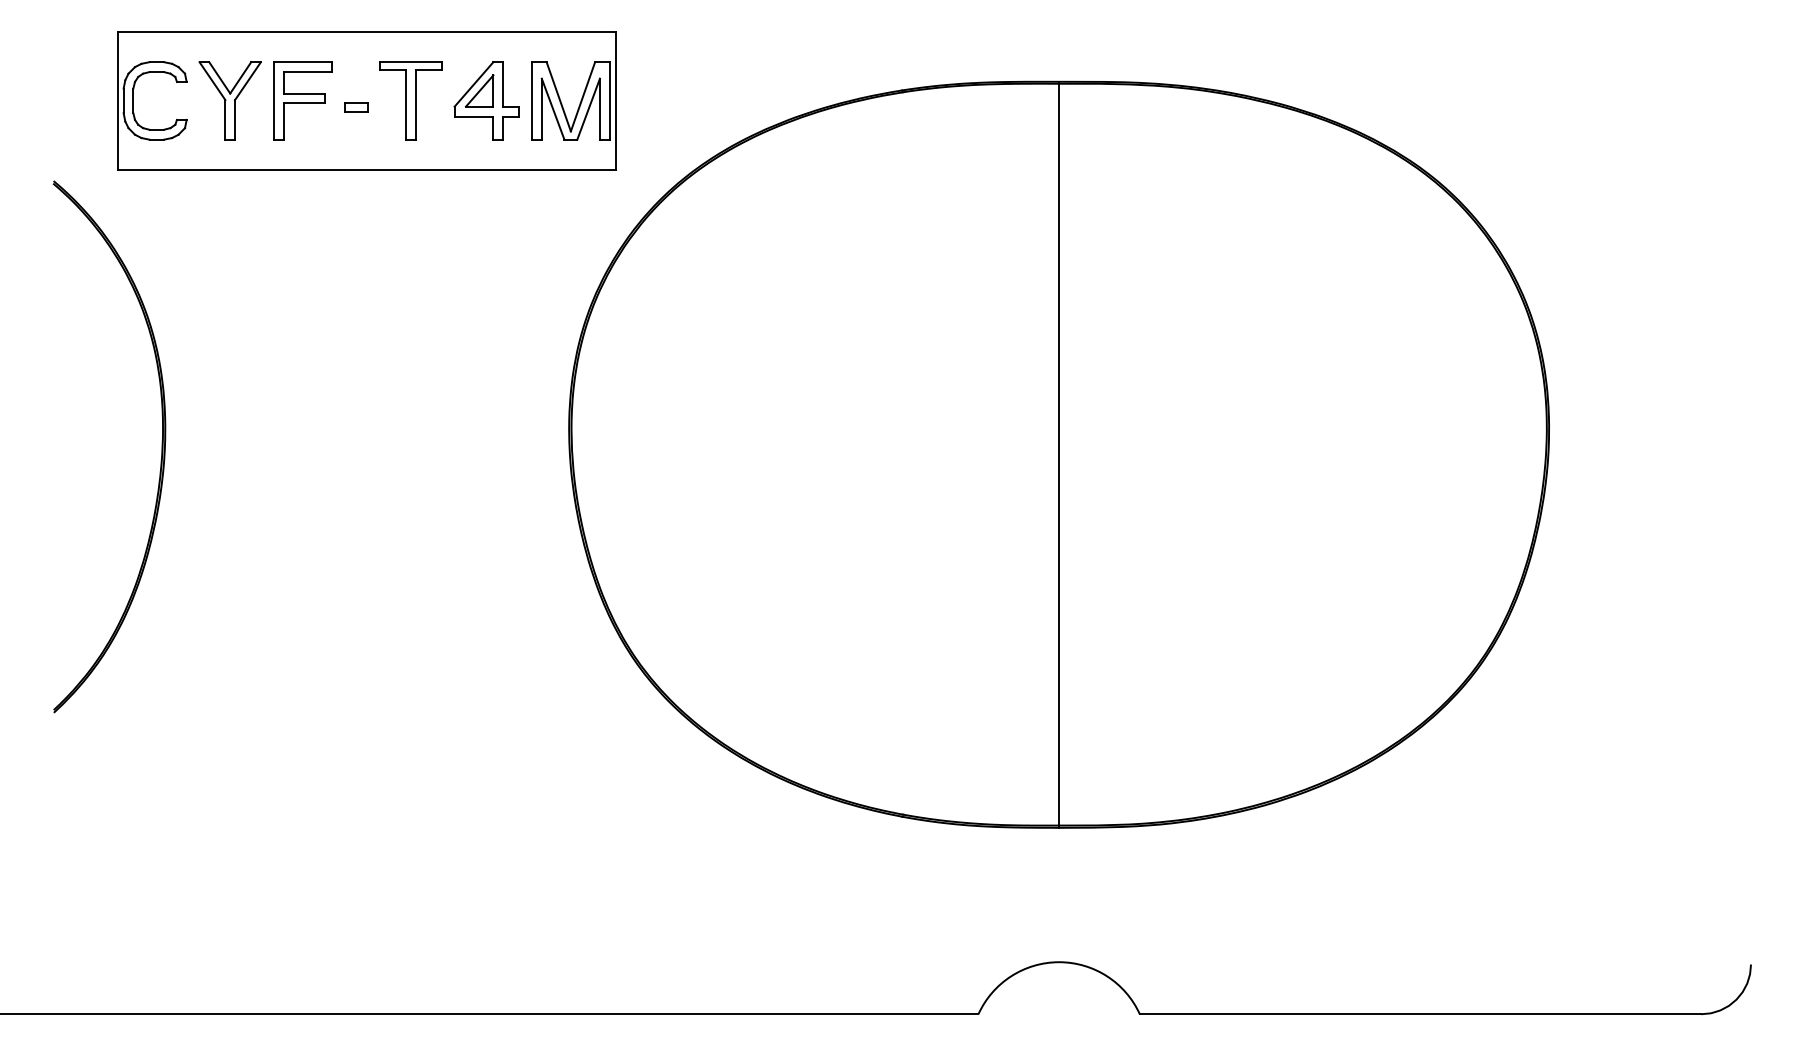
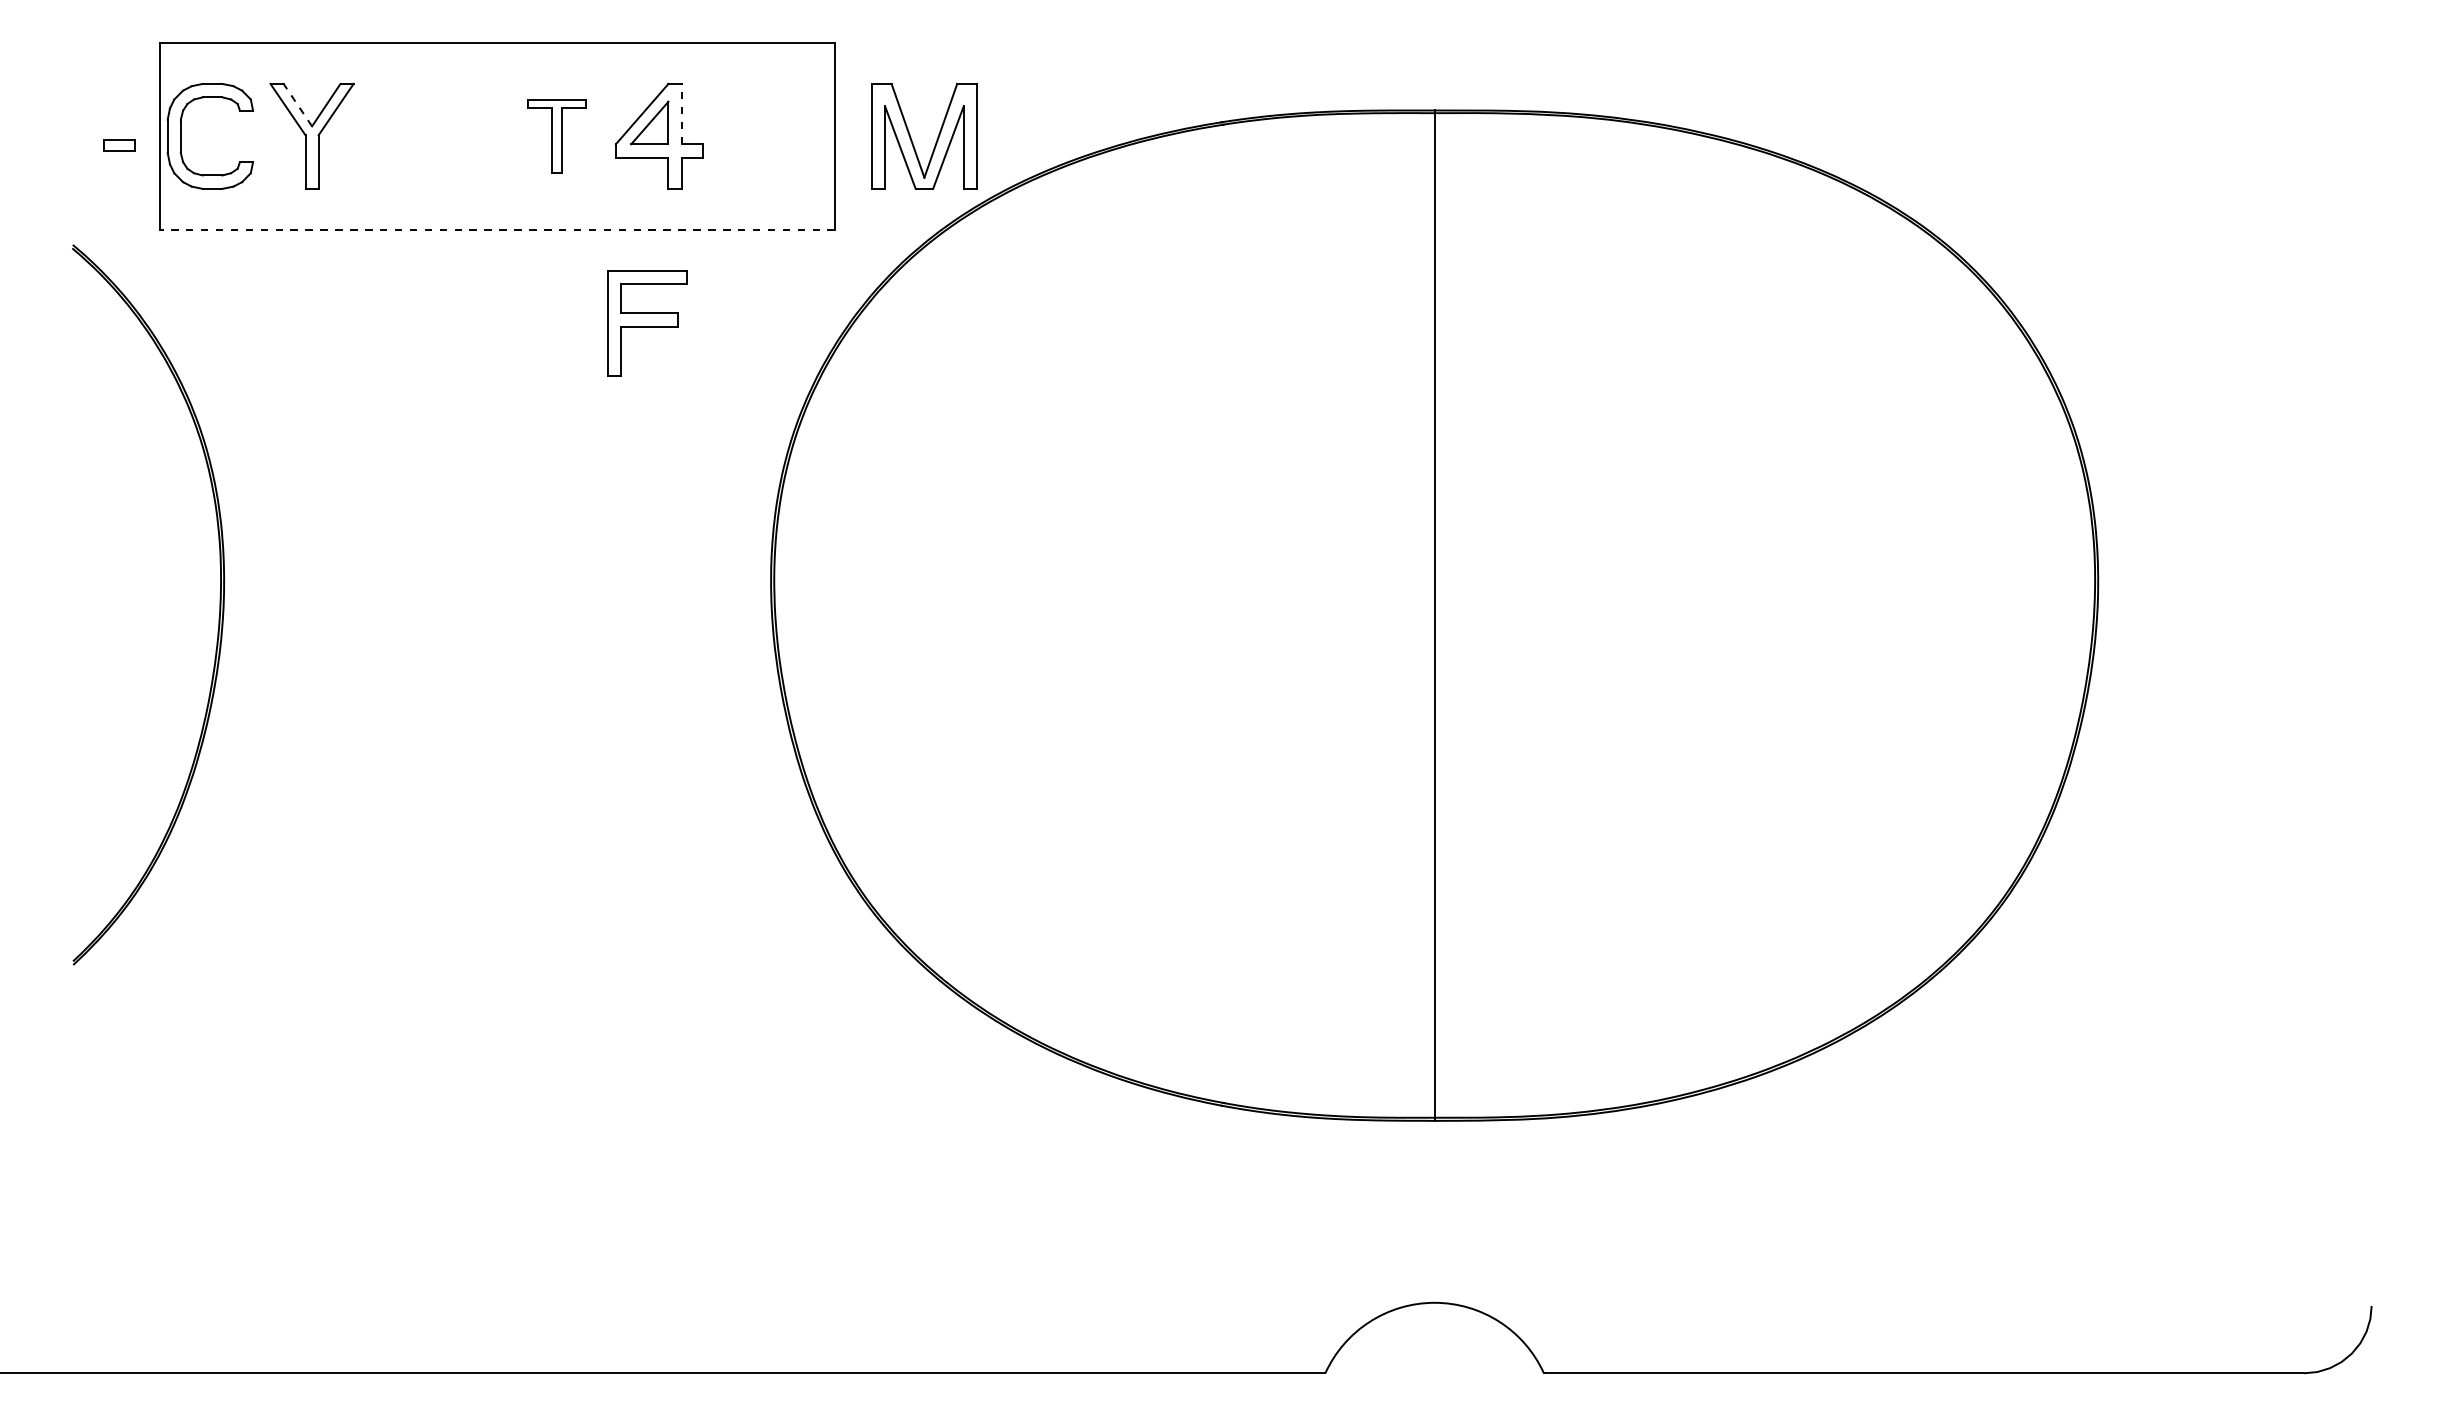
line: (219, 78) -> (297, 105), solid -> dashed
line: (503, 84) -> (681, 113), solid -> dashed
part: (302, 101) -> (647, 323), moved
part: (410, 101) -> (556, 136), size x0.7
part: (579, 103) -> (936, 139), moved
part: (356, 107) -> (119, 145), moved
line: (367, 170) -> (497, 230), solid -> dashed

